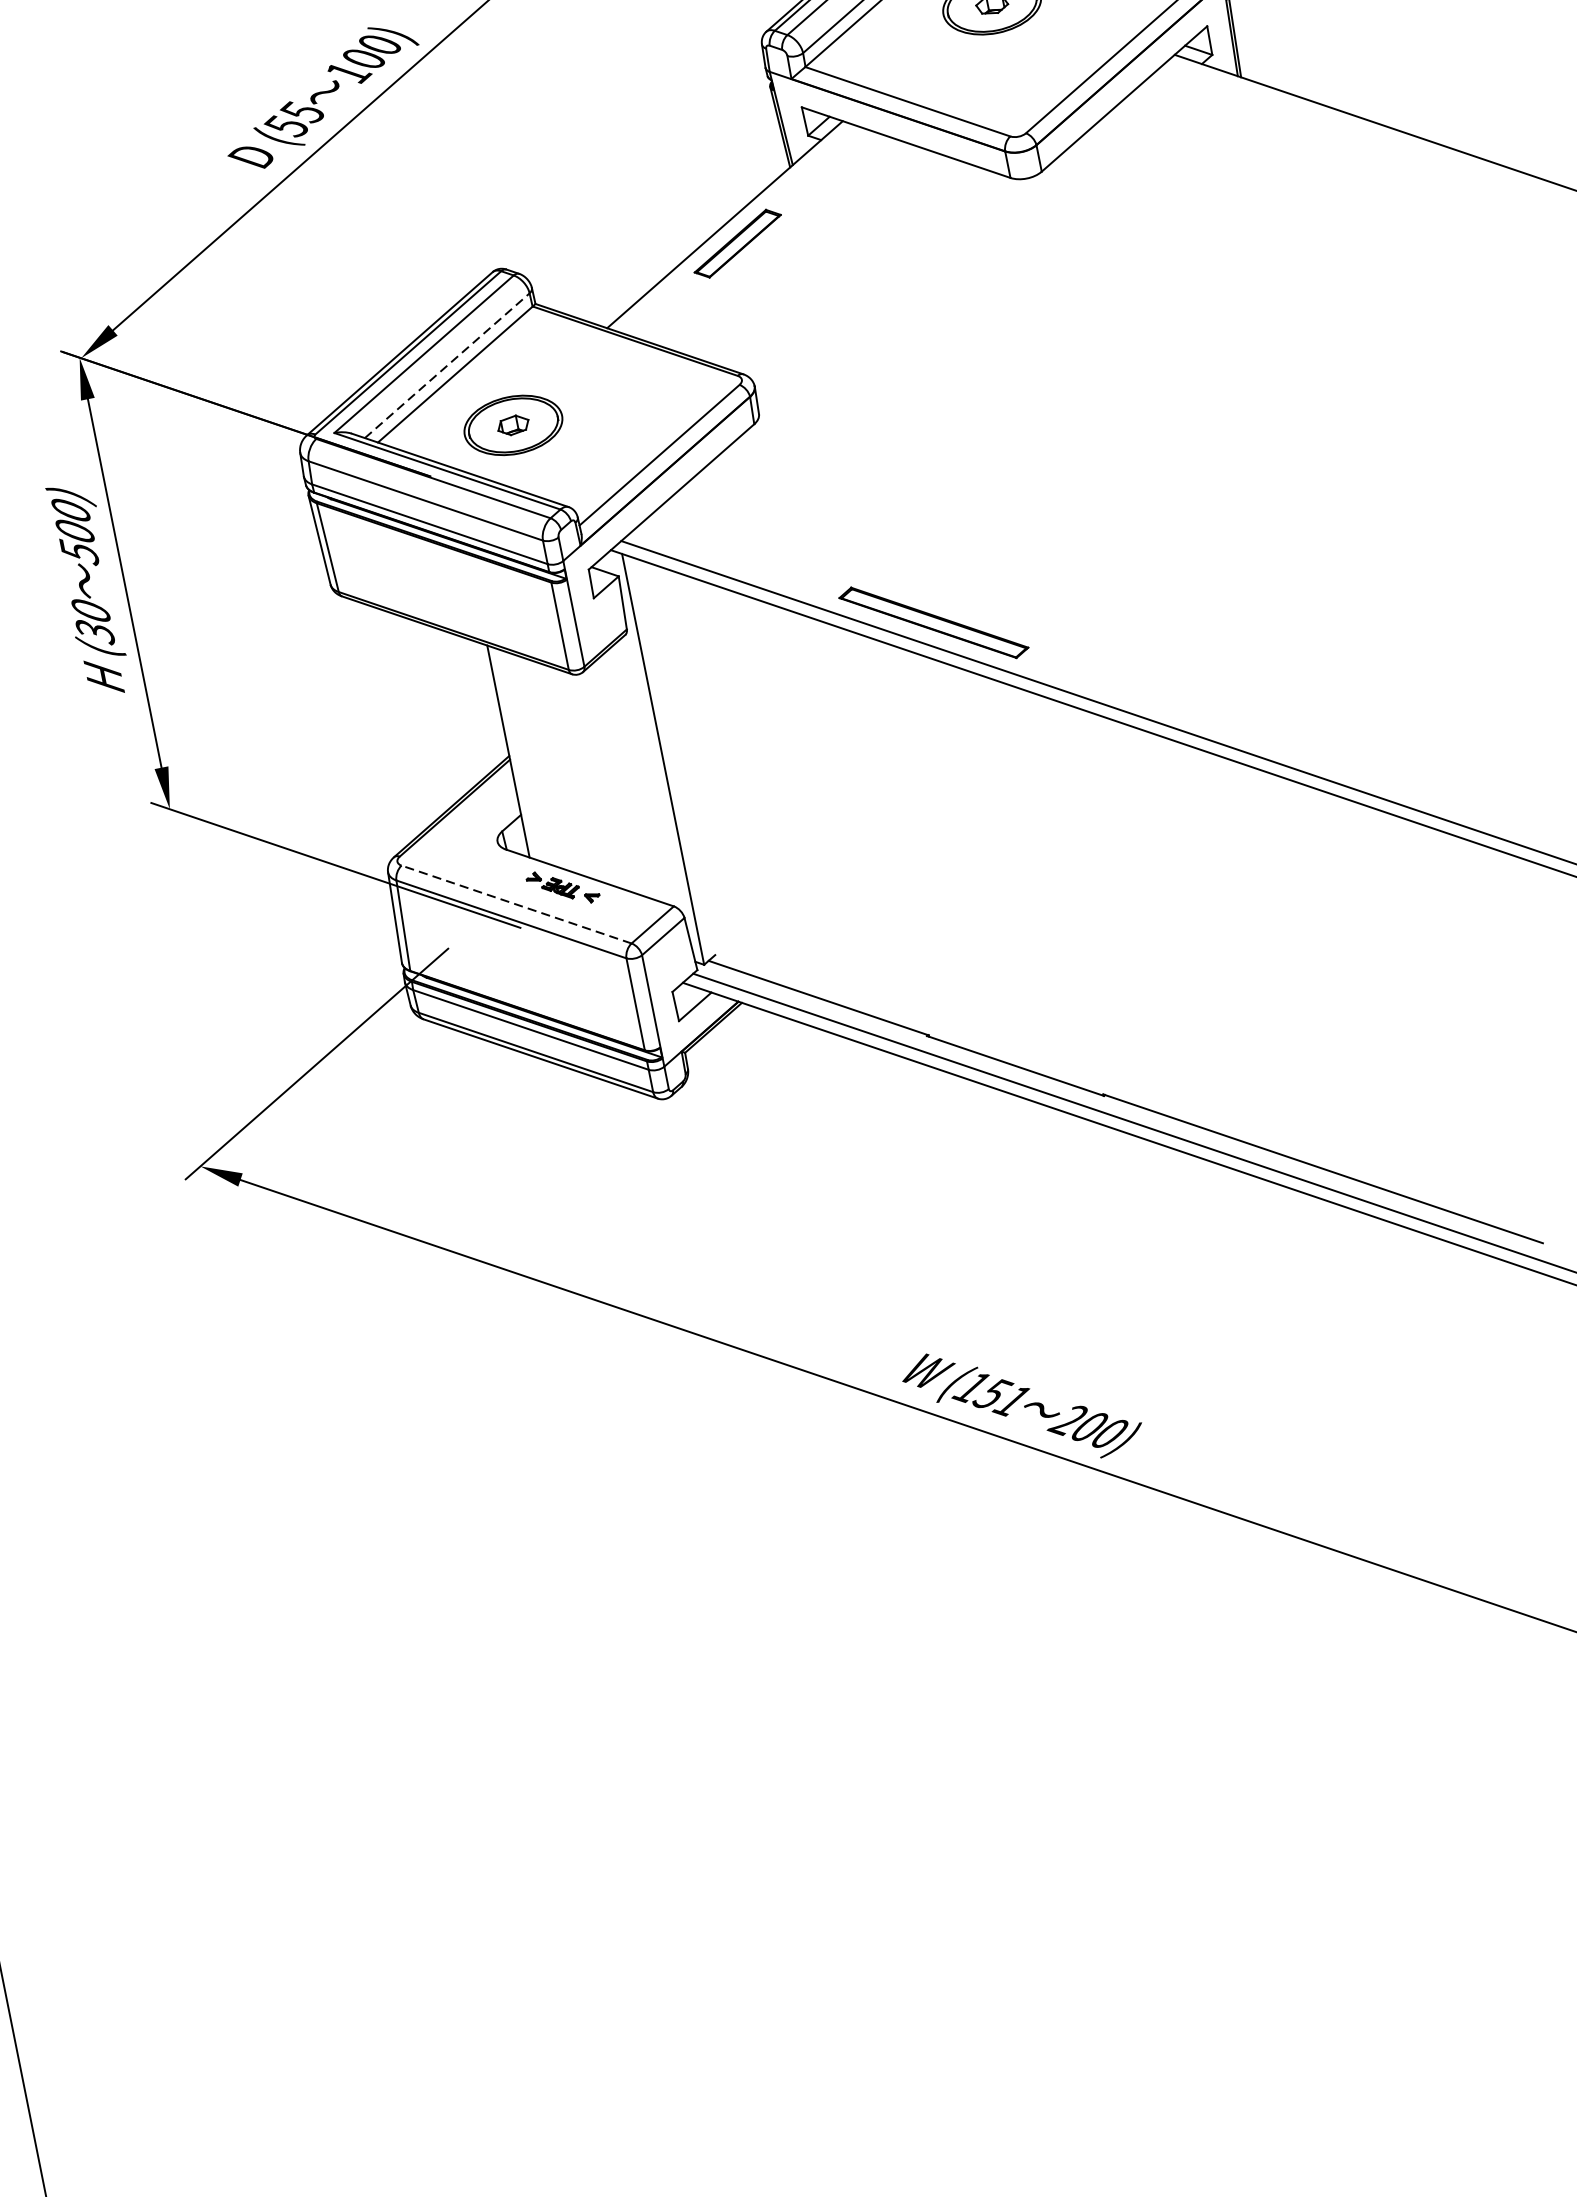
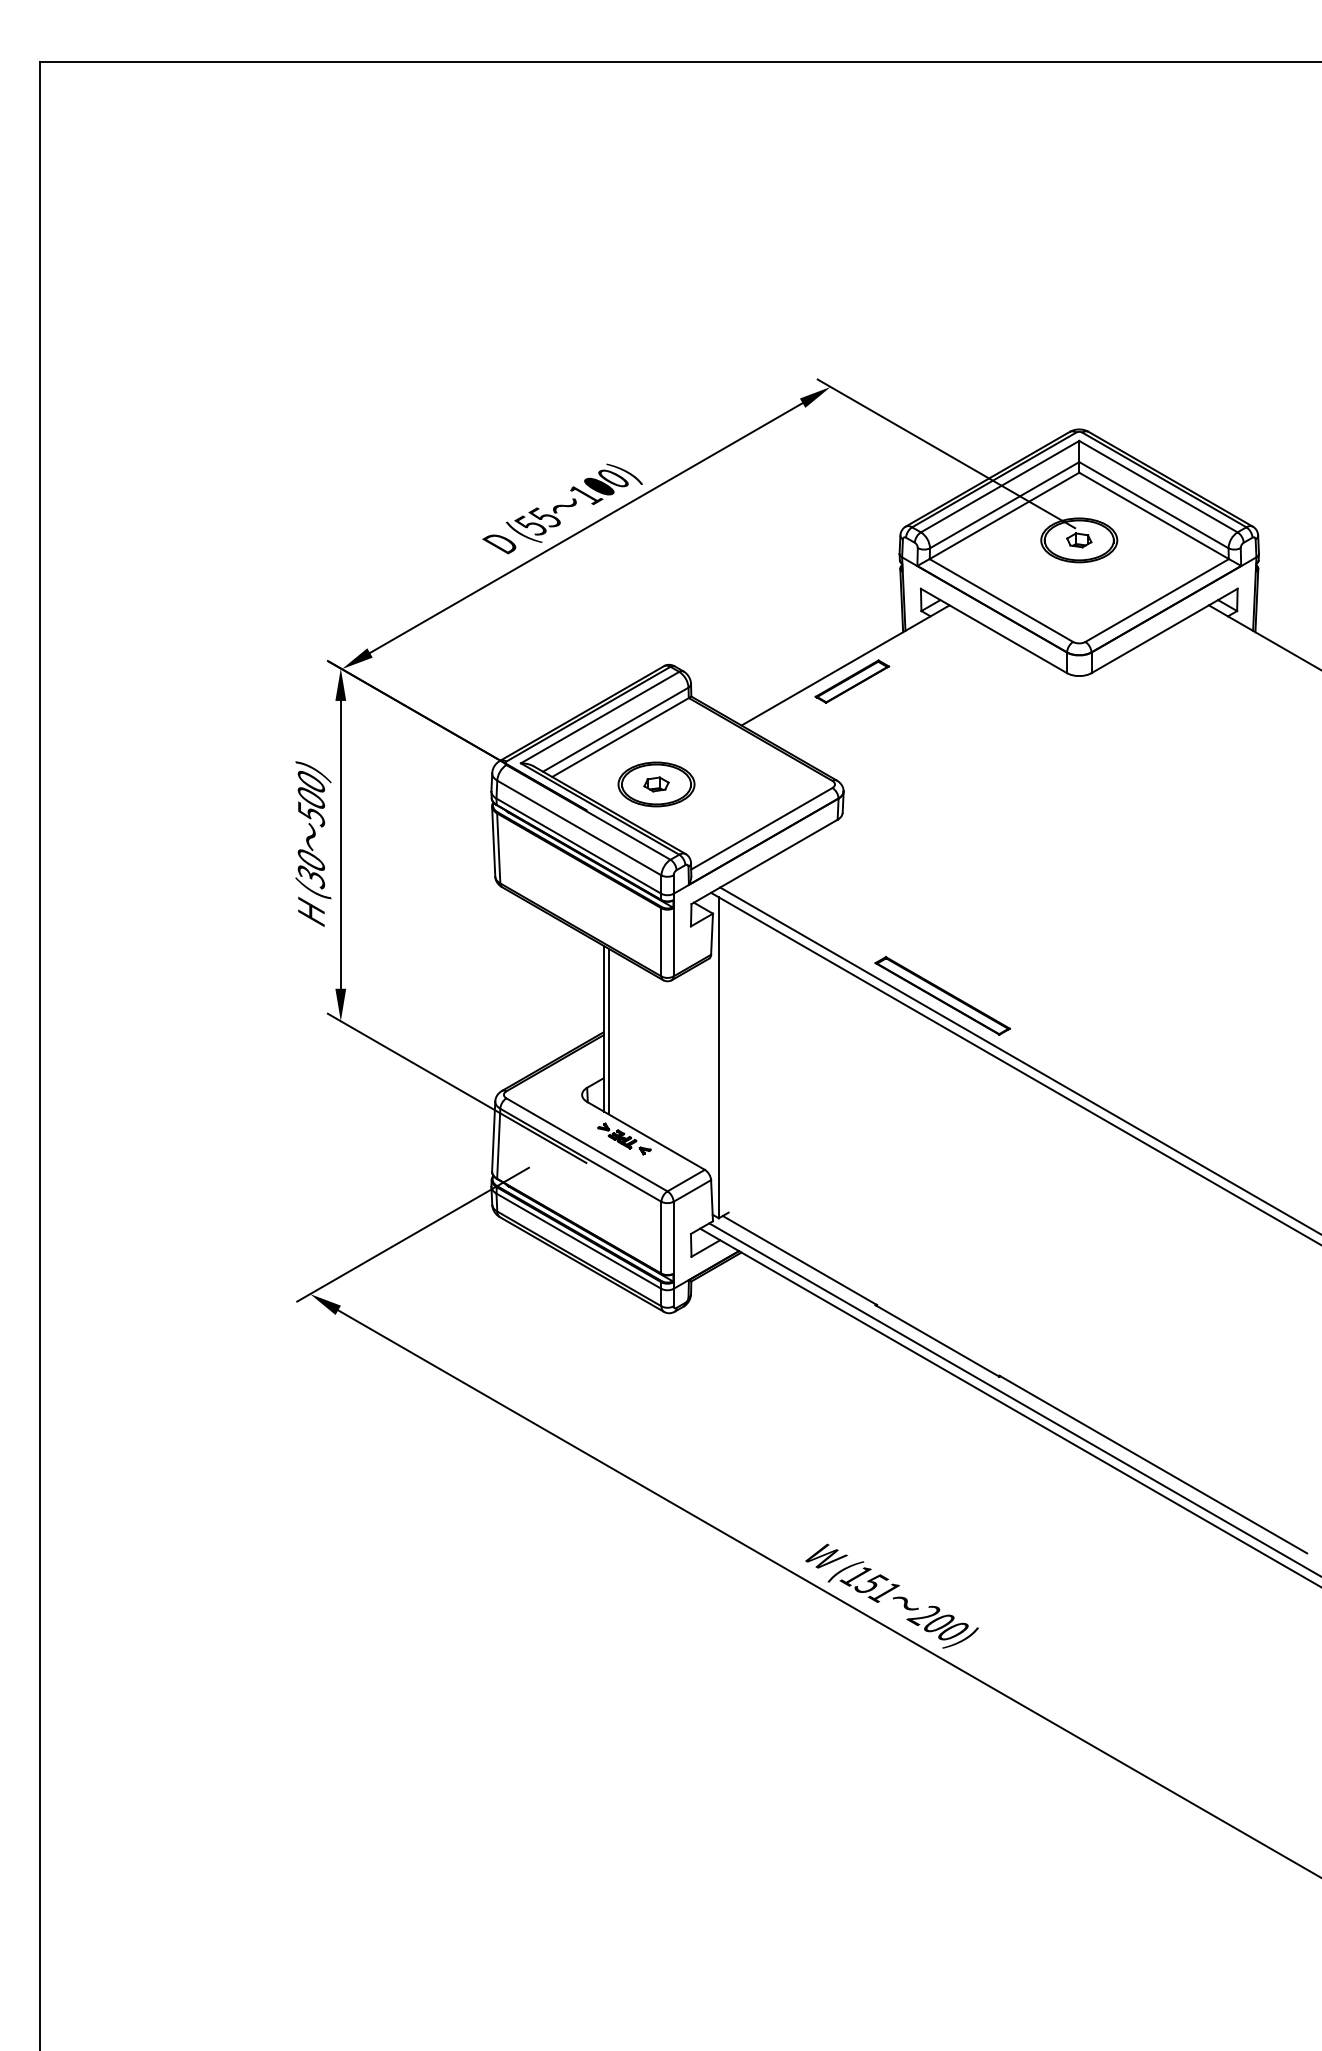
line: (446, 365) -> (615, 729), dashed -> solid
line: (515, 753) -> (608, 1031), added
line: (515, 904) -> (586, 1144), dashed -> solid

